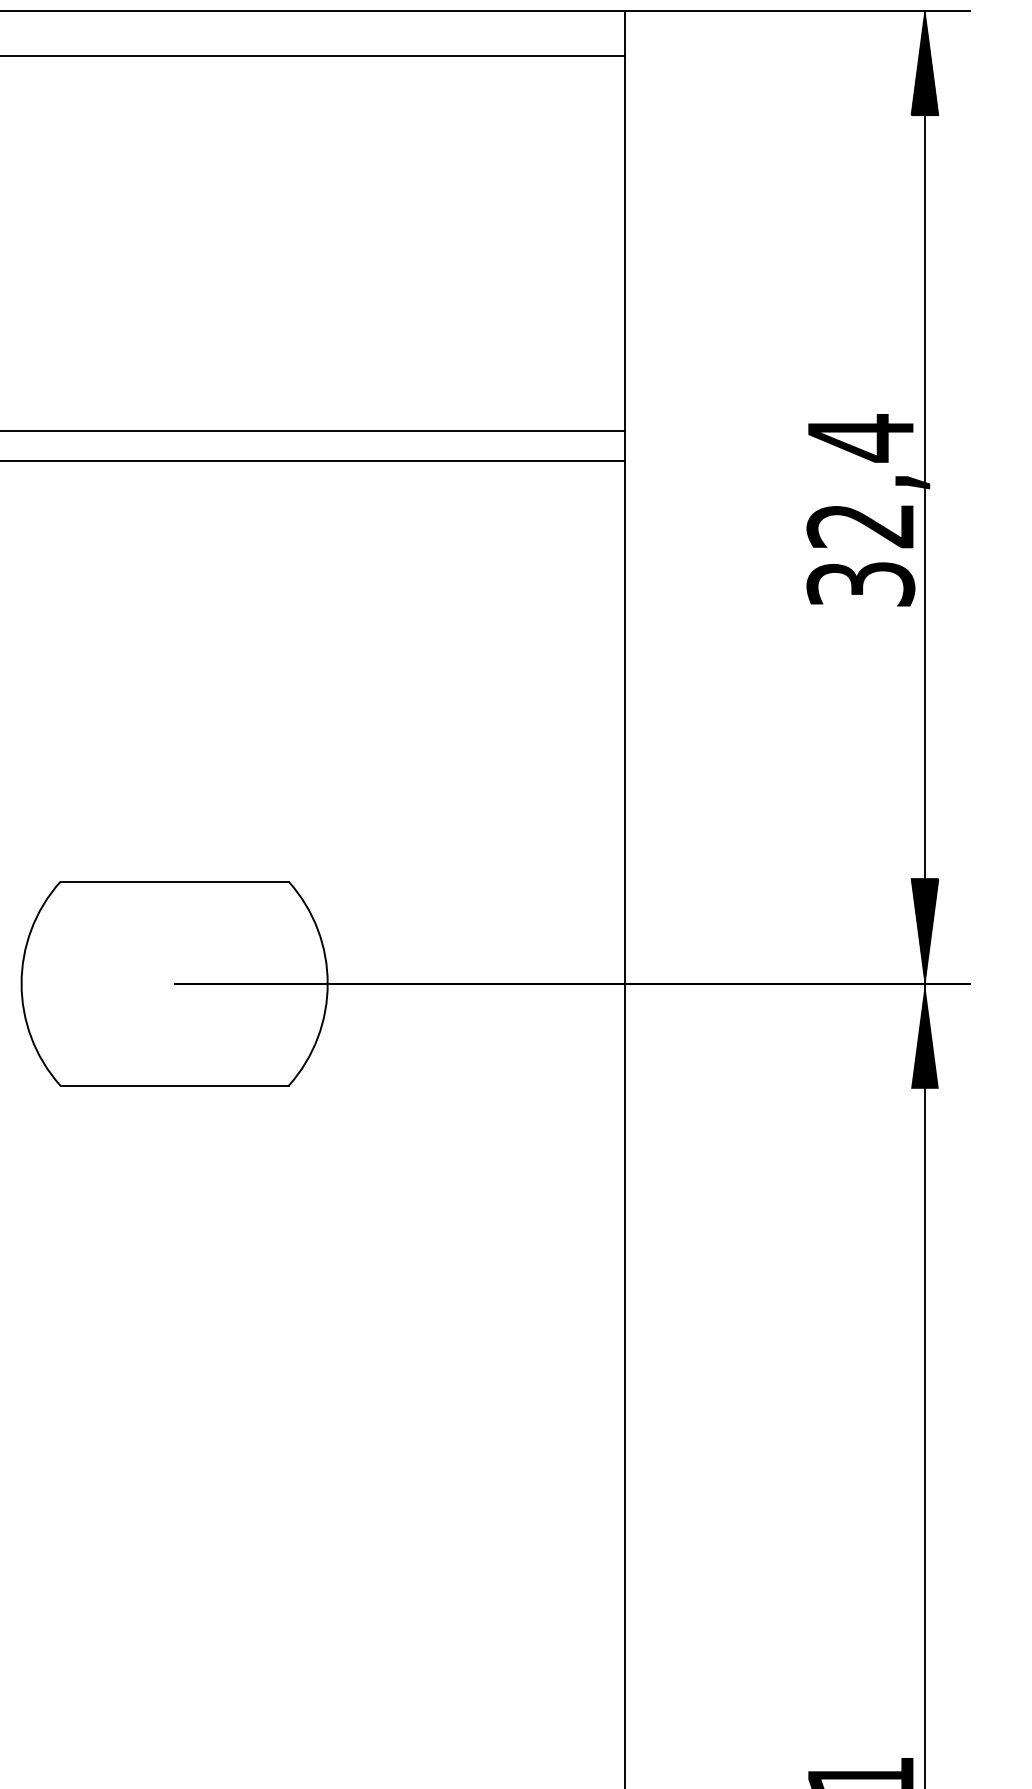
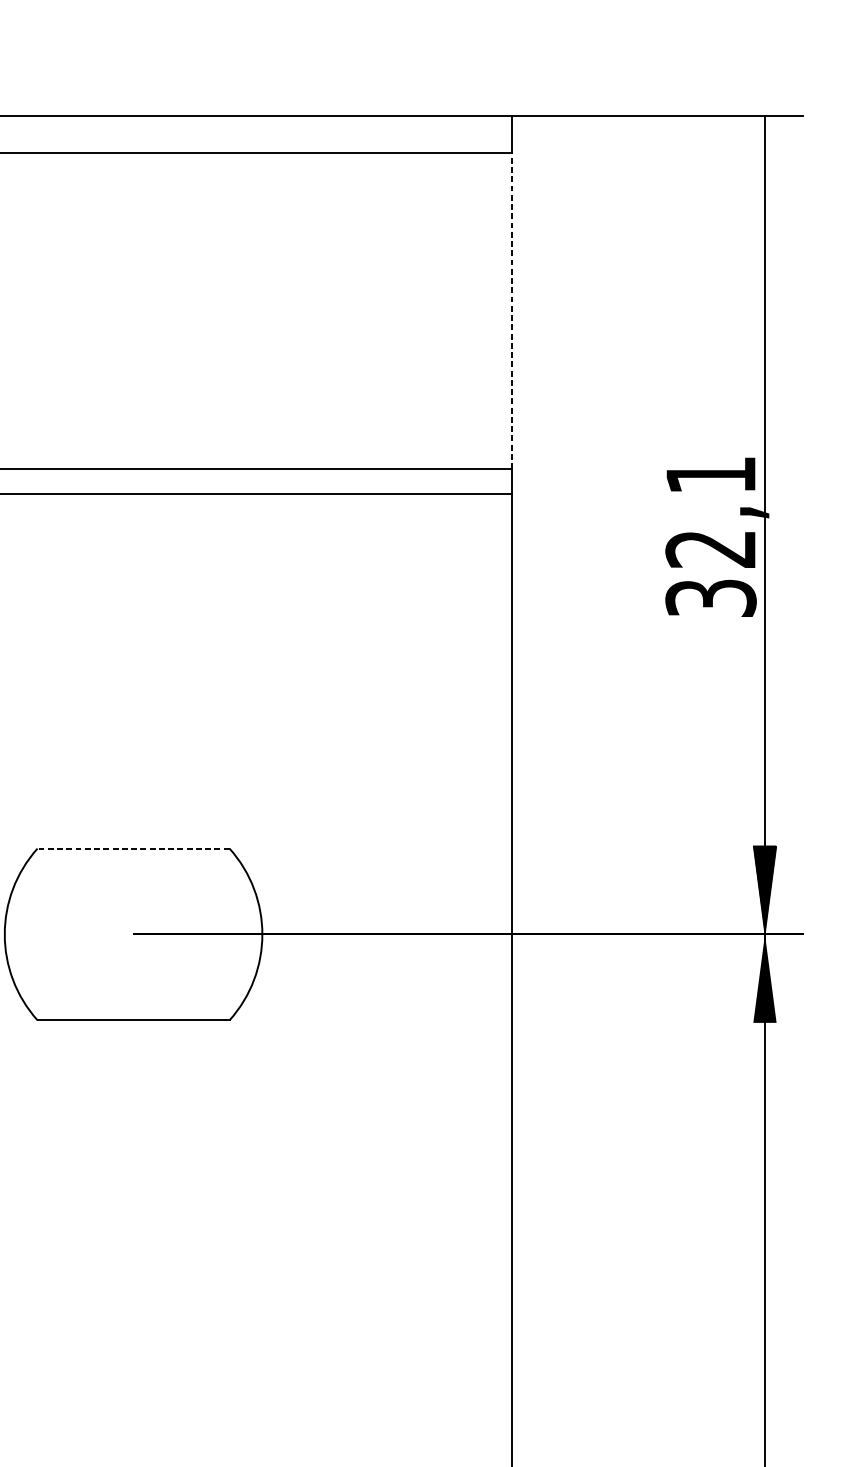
hatch: (924, 62) -> (764, 159), removed
line: (624, 243) -> (512, 311), solid -> dashed
text: (860, 438) -> (710, 475), 32,4 -> 32,1
line: (174, 881) -> (133, 848), solid -> dashed

